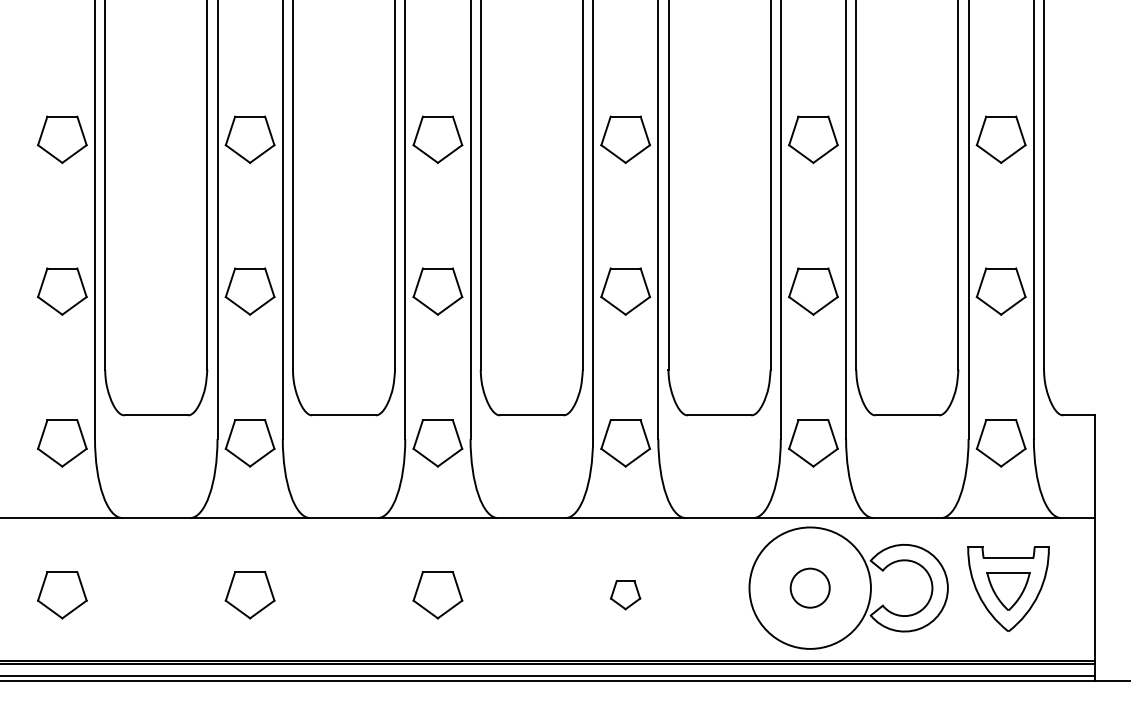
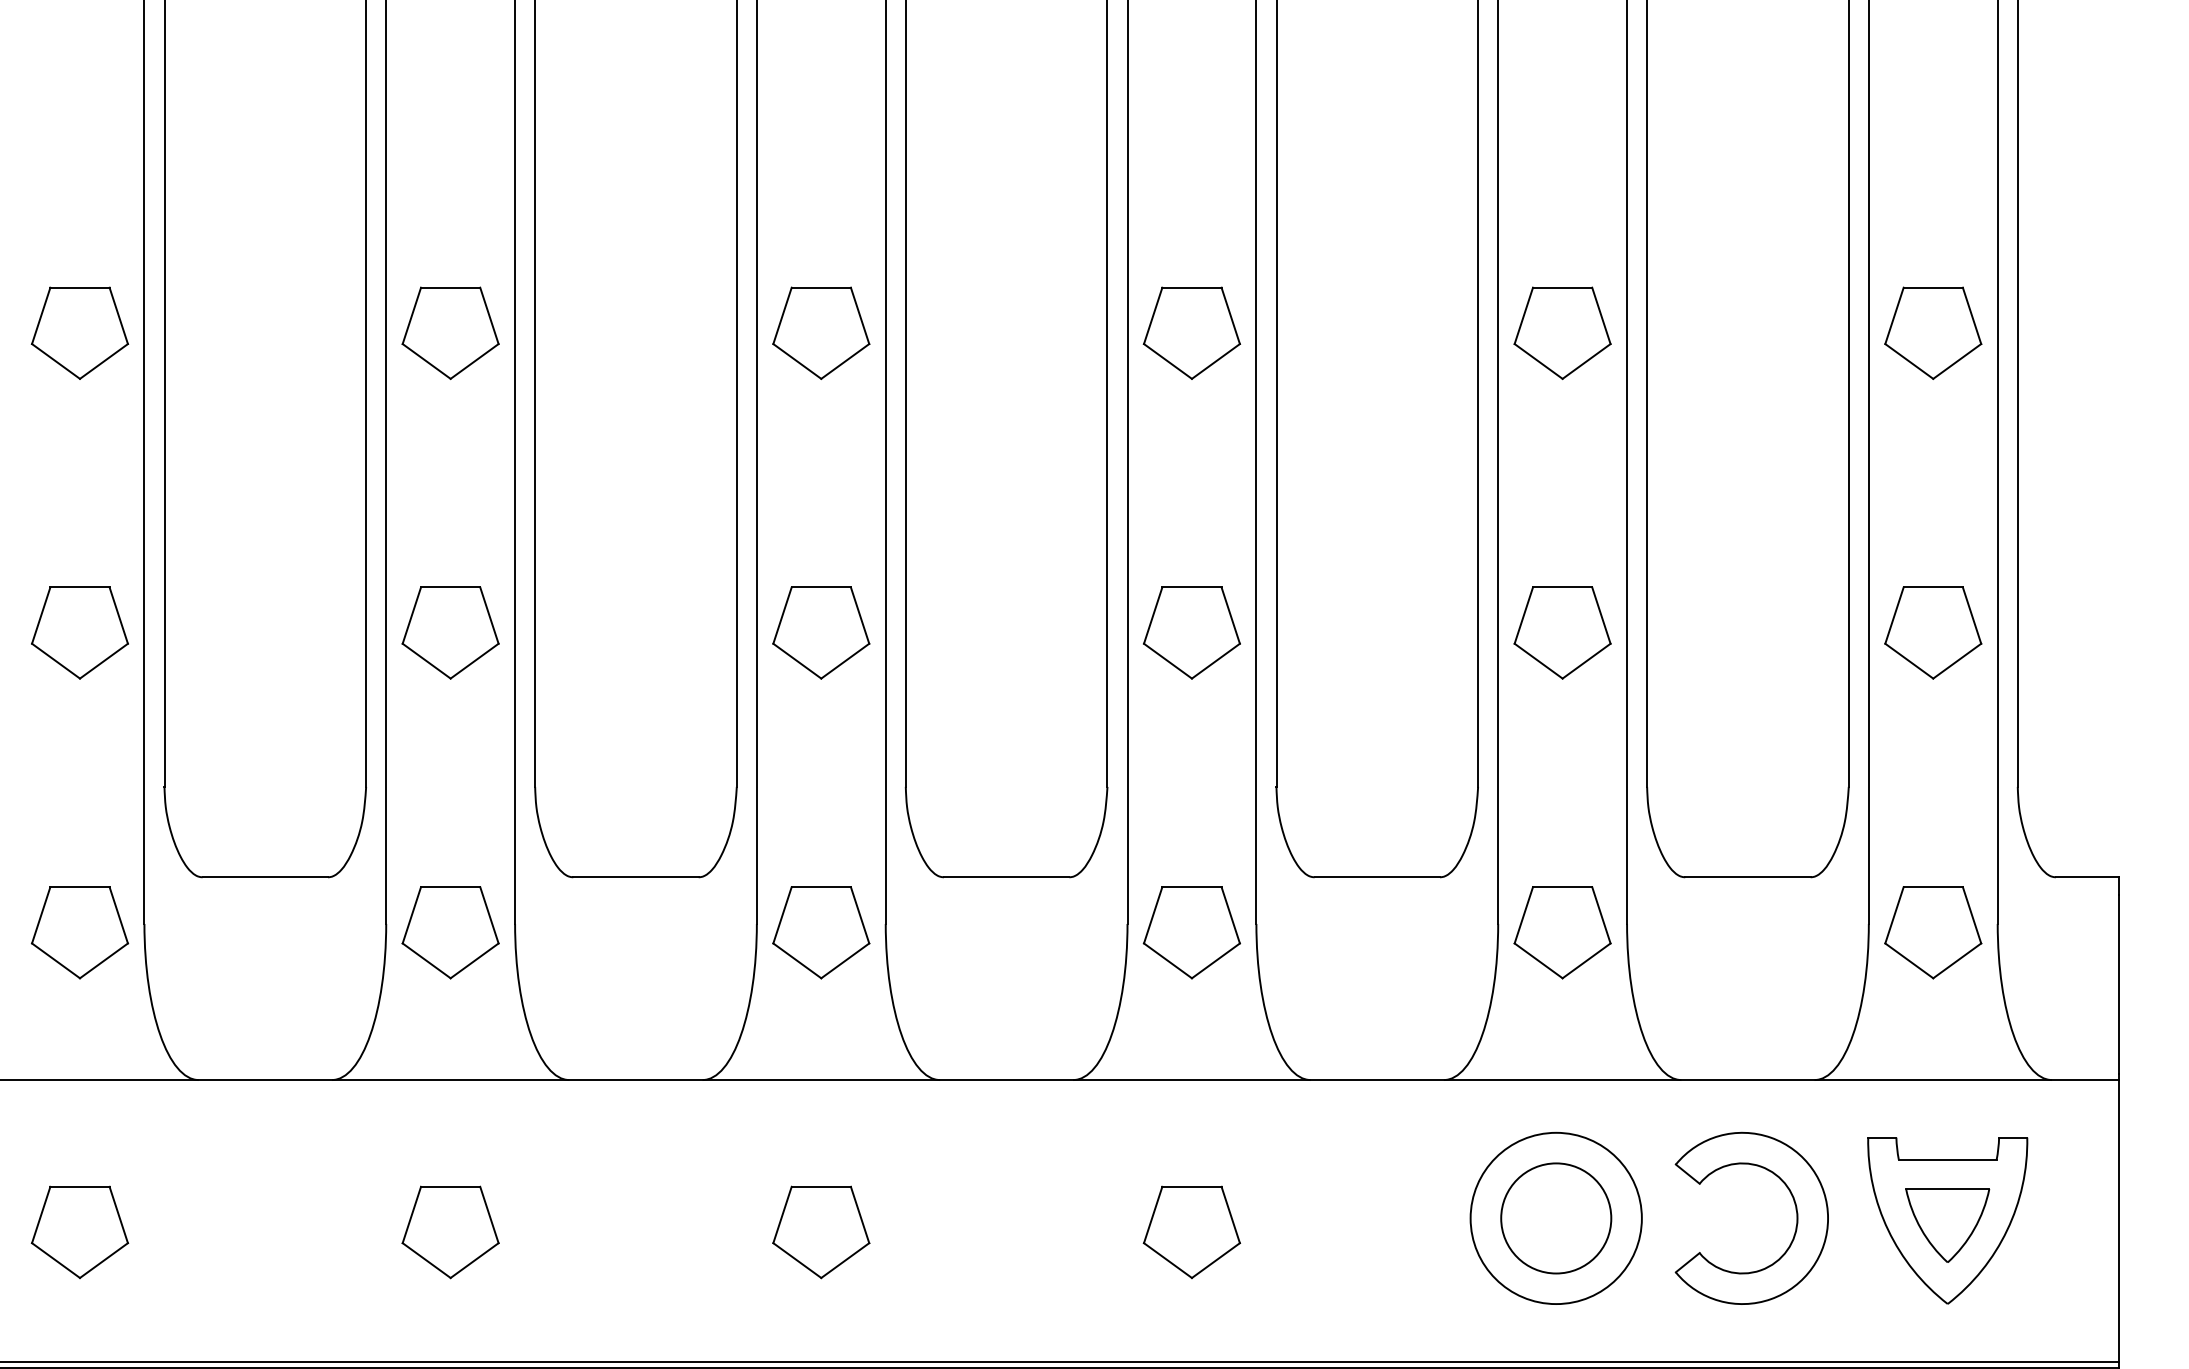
circle: (809, 587) -> (1554, 1217), size x0.71
circle: (810, 588) -> (1556, 1219), size x1.43
part: (625, 595) -> (1191, 1232), size x1.67

